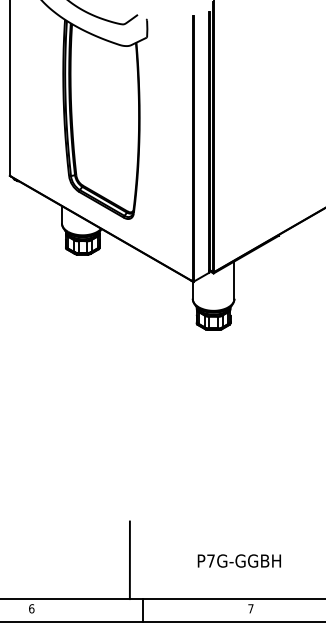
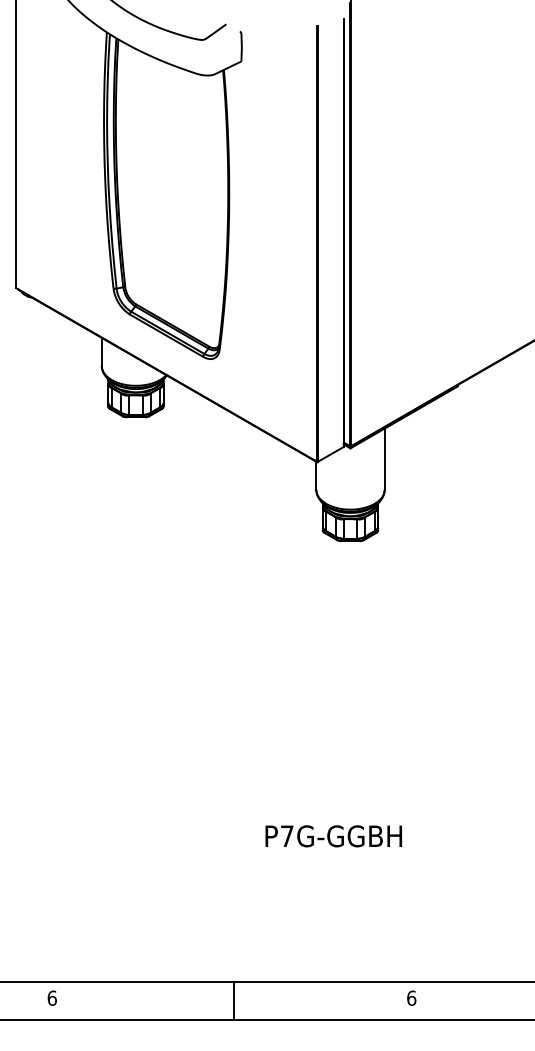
line: (129, 560) -> (212, 919), removed
text: (238, 560) -> (332, 835), moved
text: (250, 608) -> (410, 997), 7 -> 6

